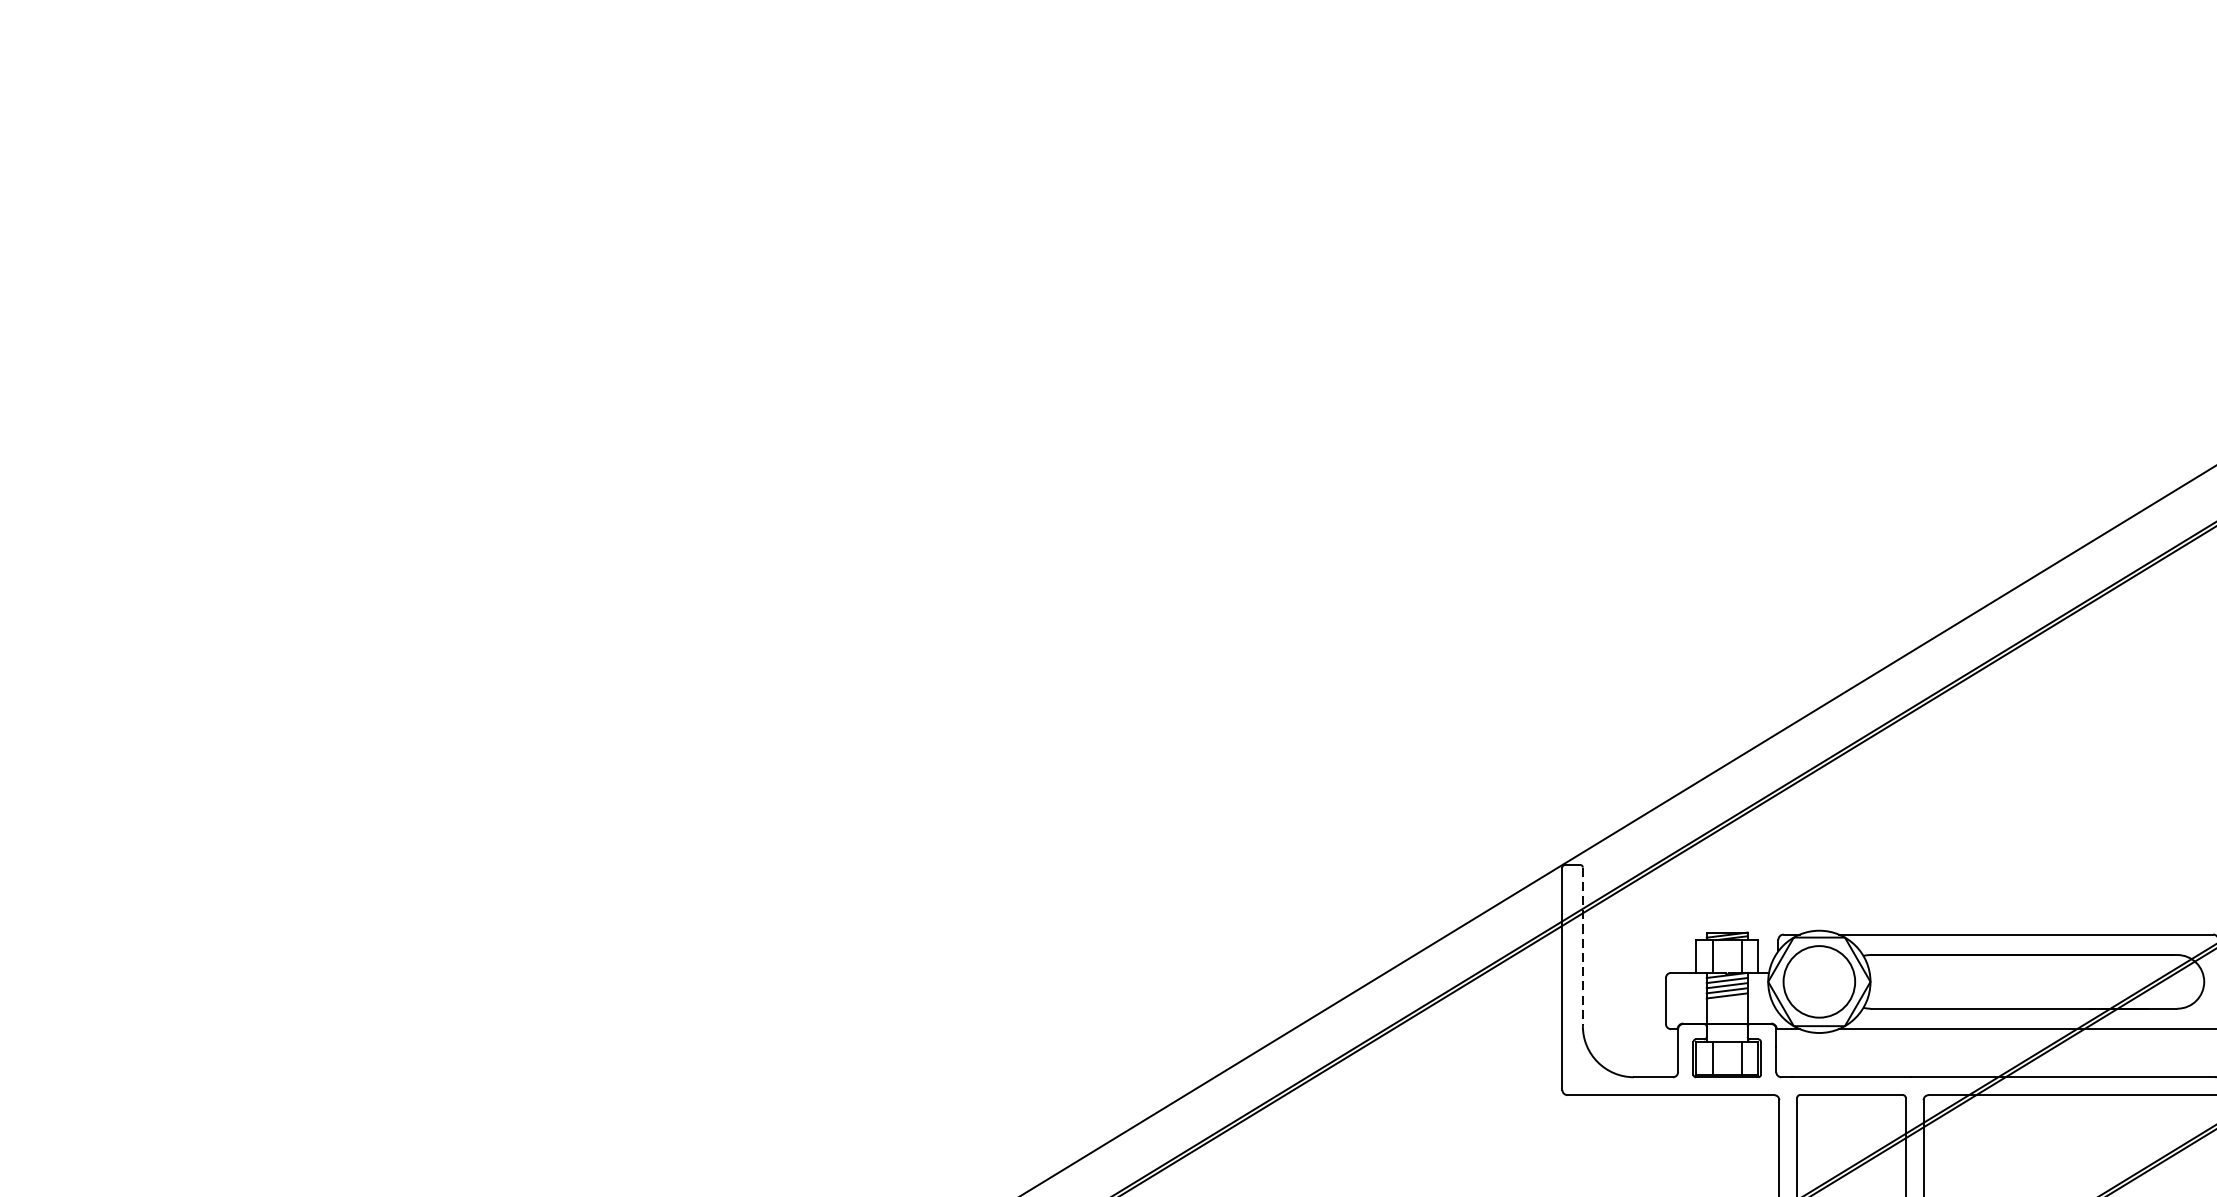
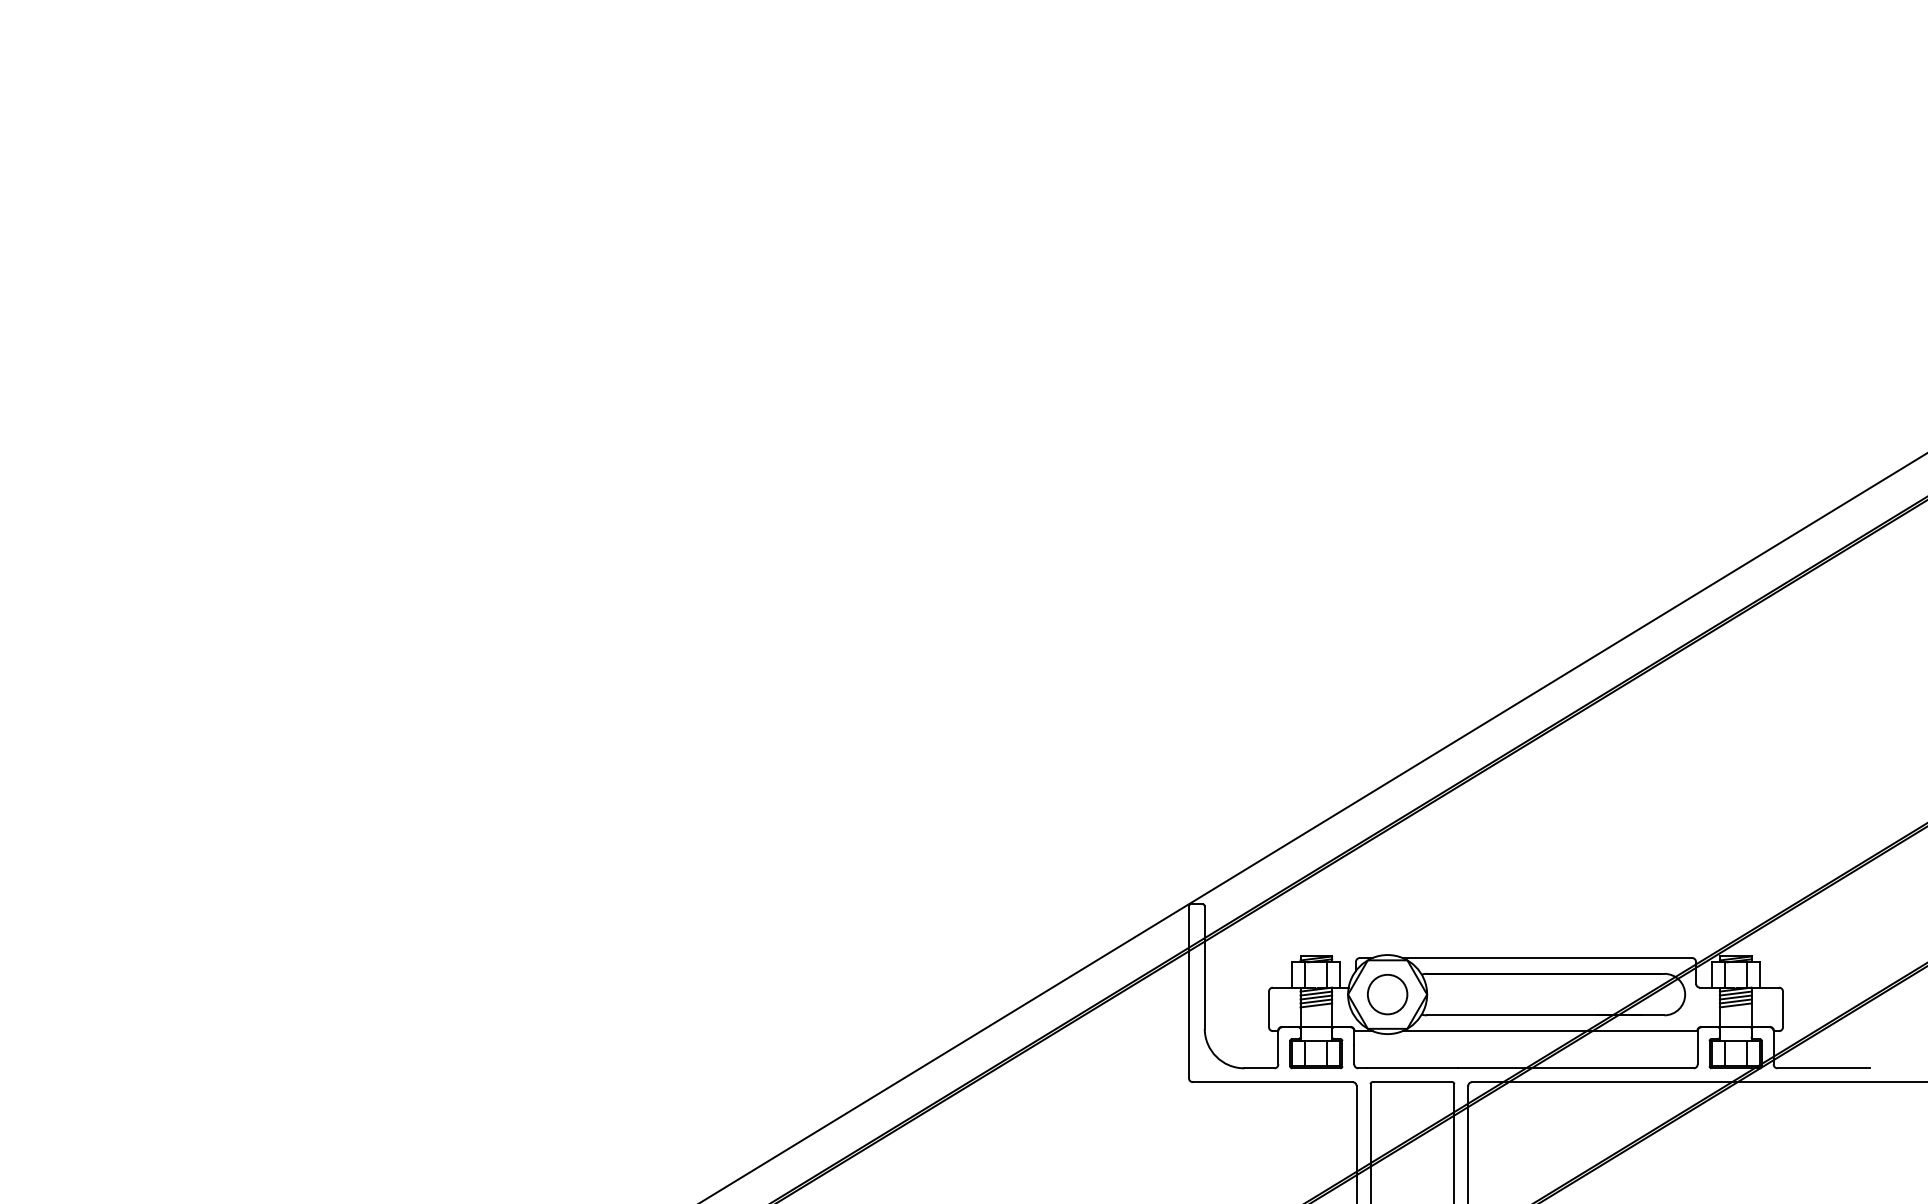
line: (1582, 946) -> (1204, 967), dashed -> solid
circle: (1819, 981) -> (1387, 994), size x0.71

